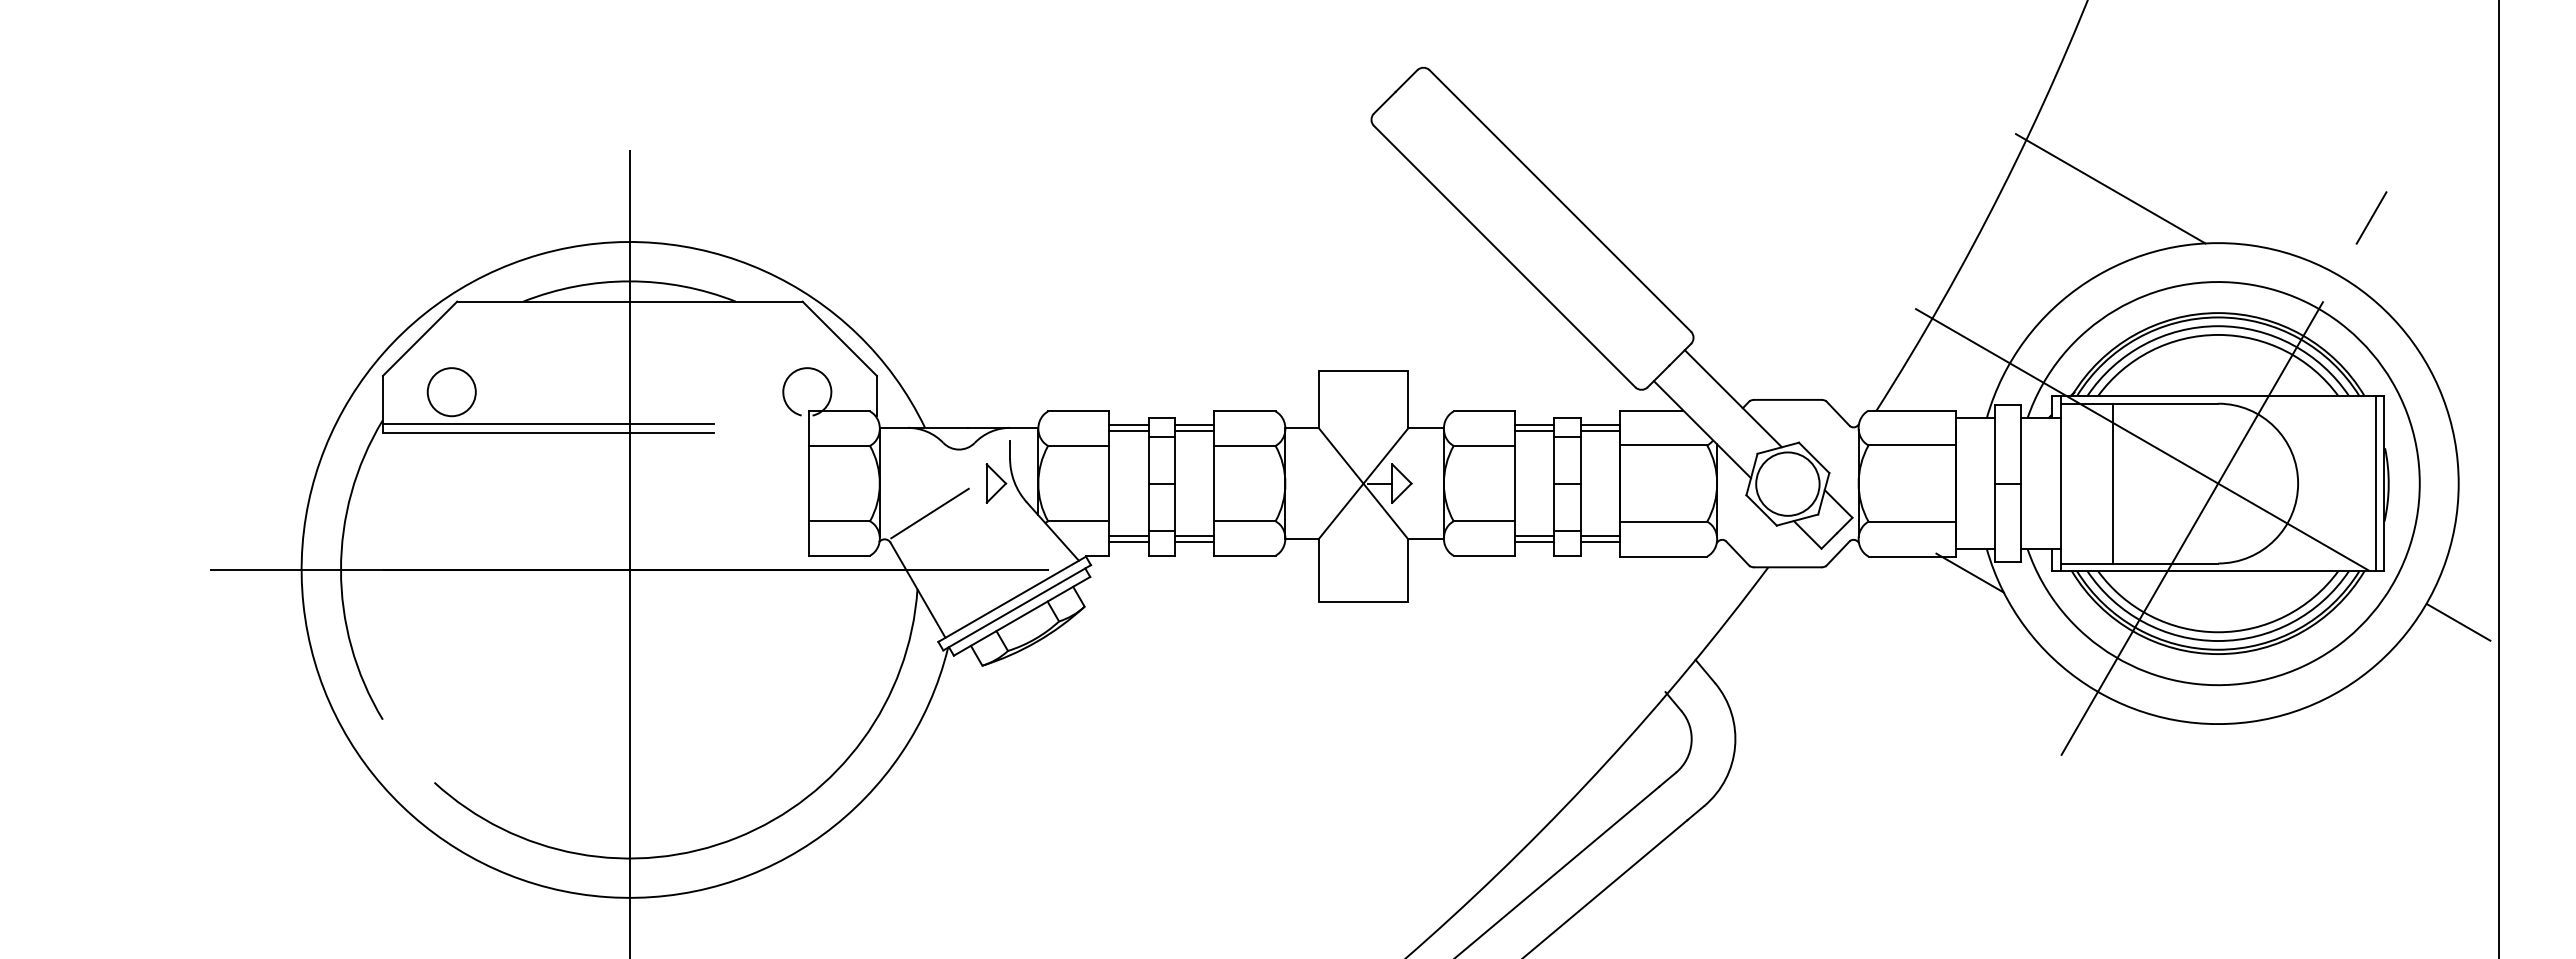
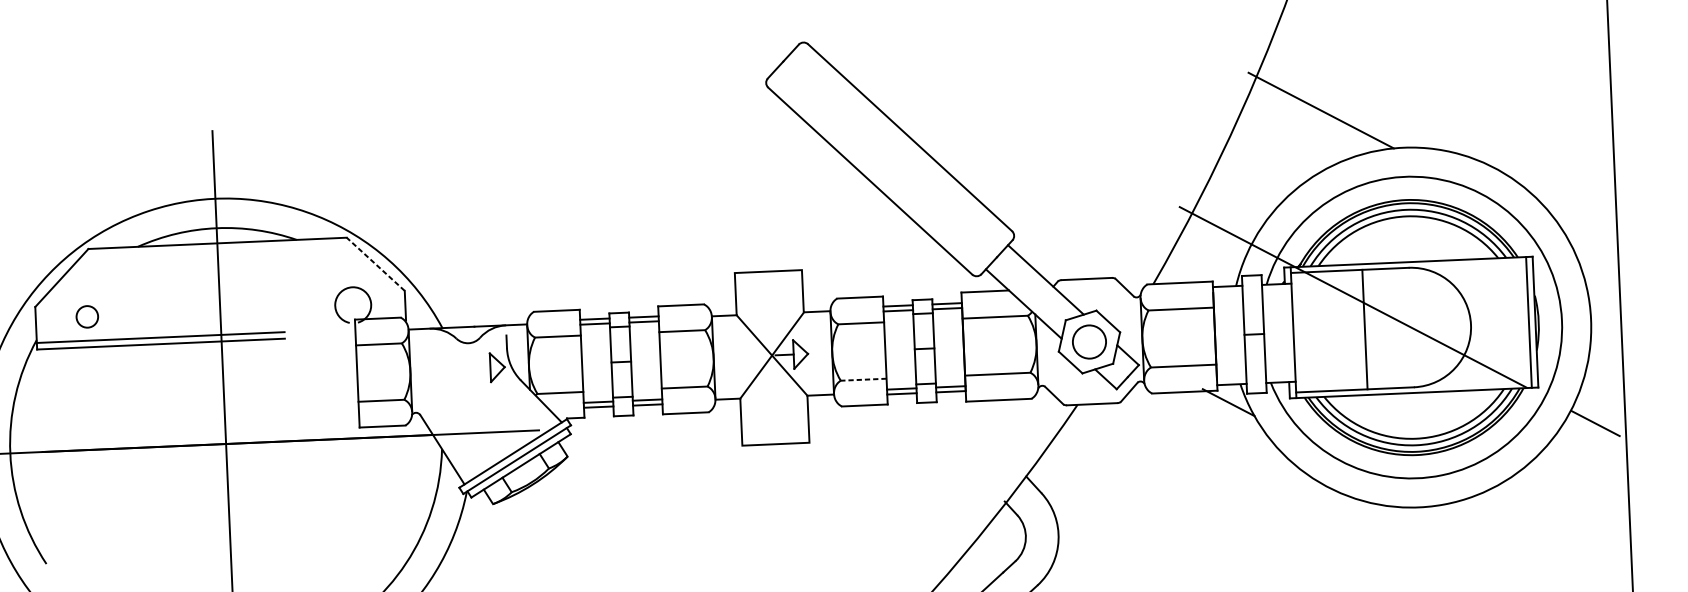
line: (839, 338) -> (375, 264), solid -> dashed
circle: (451, 392) -> (87, 317), size x0.6
line: (2223, 473) -> (1414, 319), removed
circle: (1787, 483) -> (1089, 341), size x0.7
line: (2113, 483) -> (1365, 329), moved
line: (929, 513) -> (448, 392), removed
line: (1484, 521) -> (863, 379), solid -> dashed

